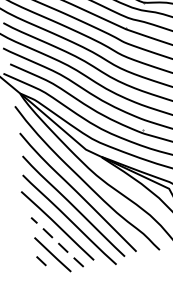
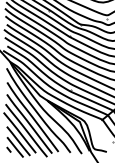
line: (57, 240) -> (18, 140), dashed -> solid

